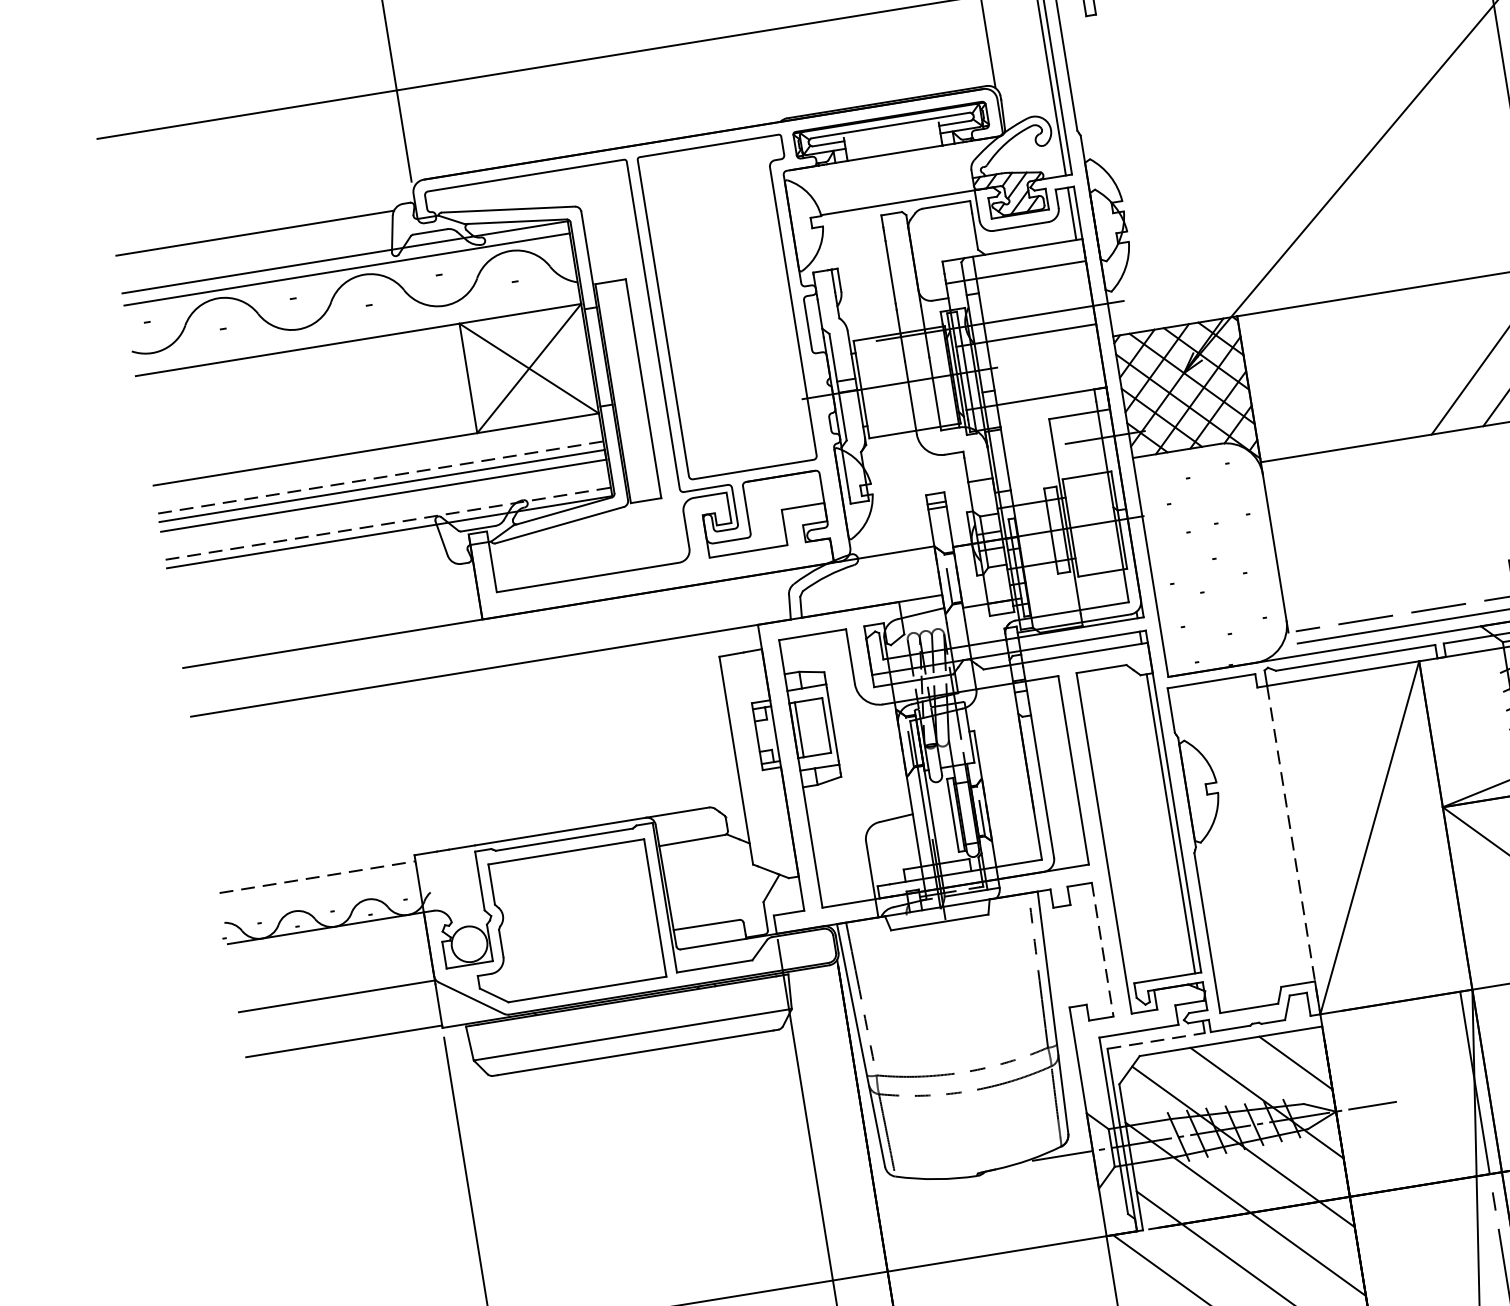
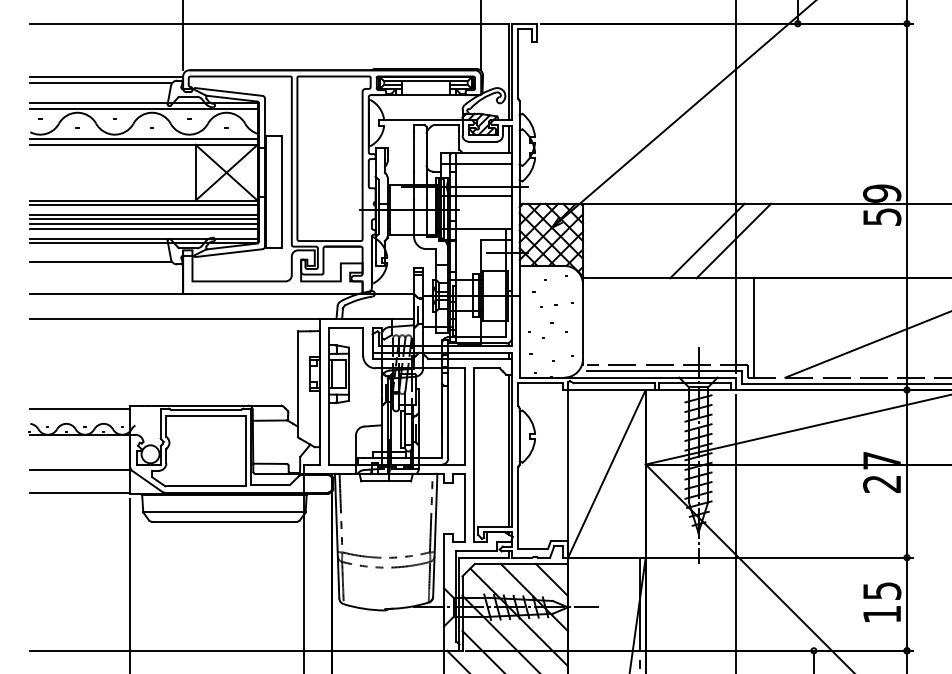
line: (263, 218) -> (106, 76), added
line: (355, 327) -> (143, 138), added
line: (376, 459) -> (143, 205), added
line: (381, 476) -> (144, 214), dashed -> solid
line: (384, 504) -> (143, 228), added
line: (389, 523) -> (144, 238), dashed -> solid
line: (312, 584) -> (101, 262), added
line: (1294, 849) -> (568, 473), dashed -> solid
line: (317, 876) -> (80, 408), dashed -> solid
line: (1103, 950) -> (465, 508), dashed -> solid
line: (1156, 1040) -> (484, 557), dashed -> solid

